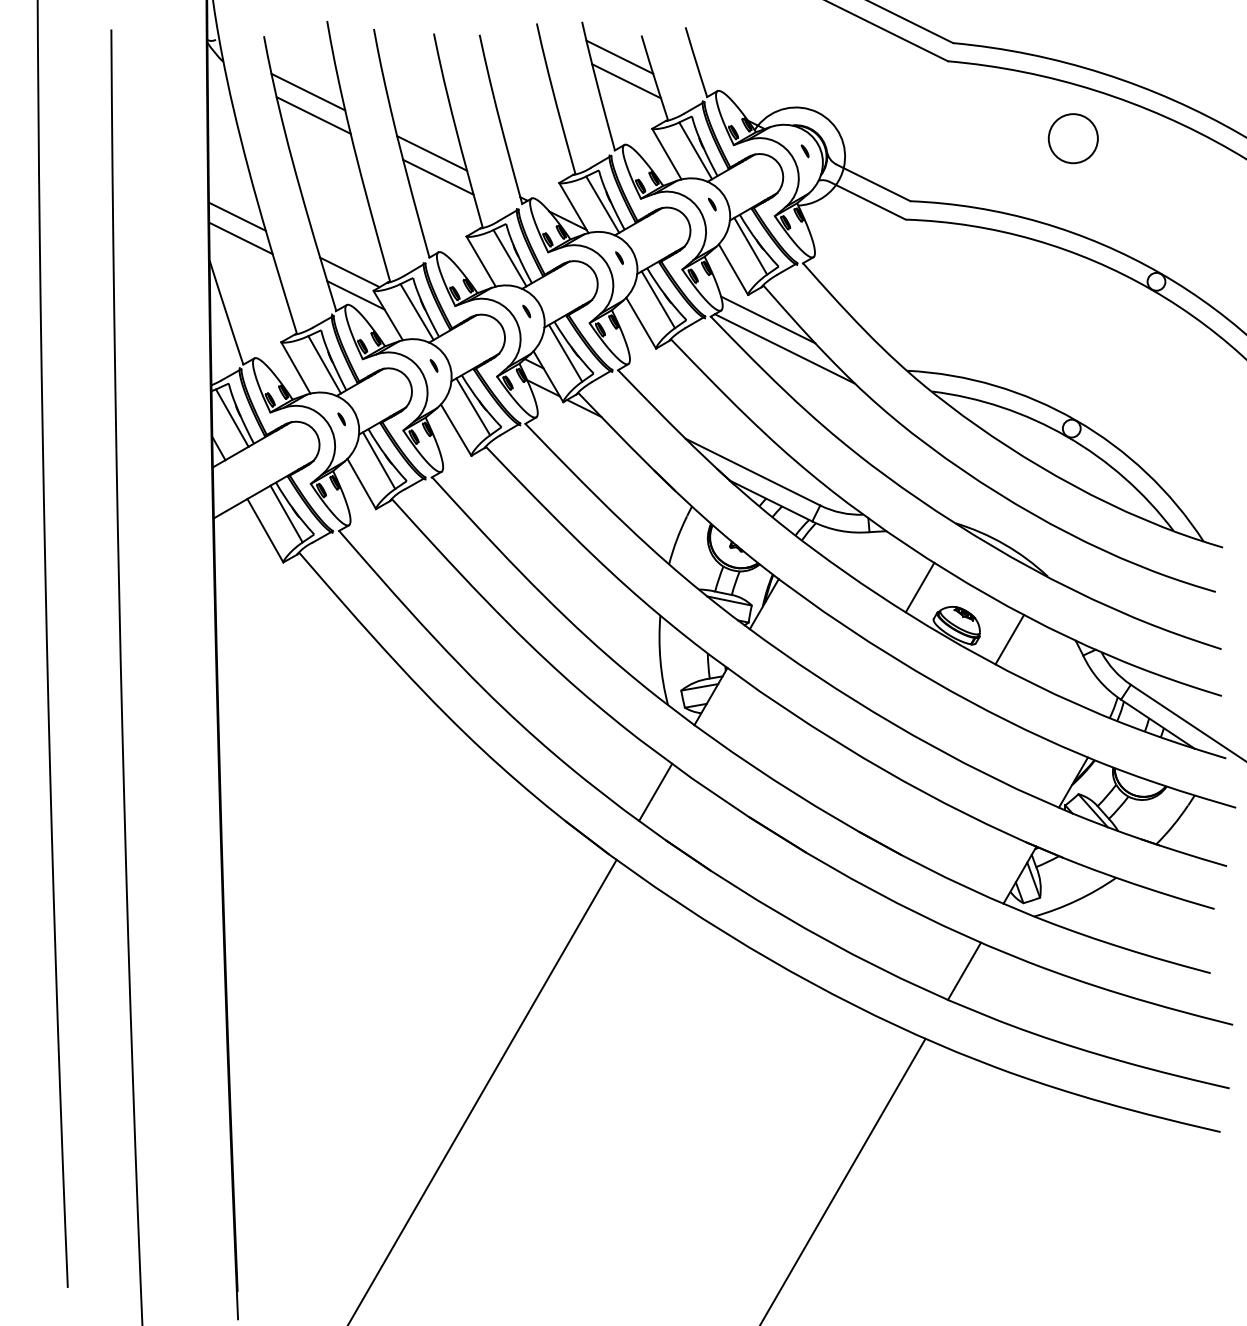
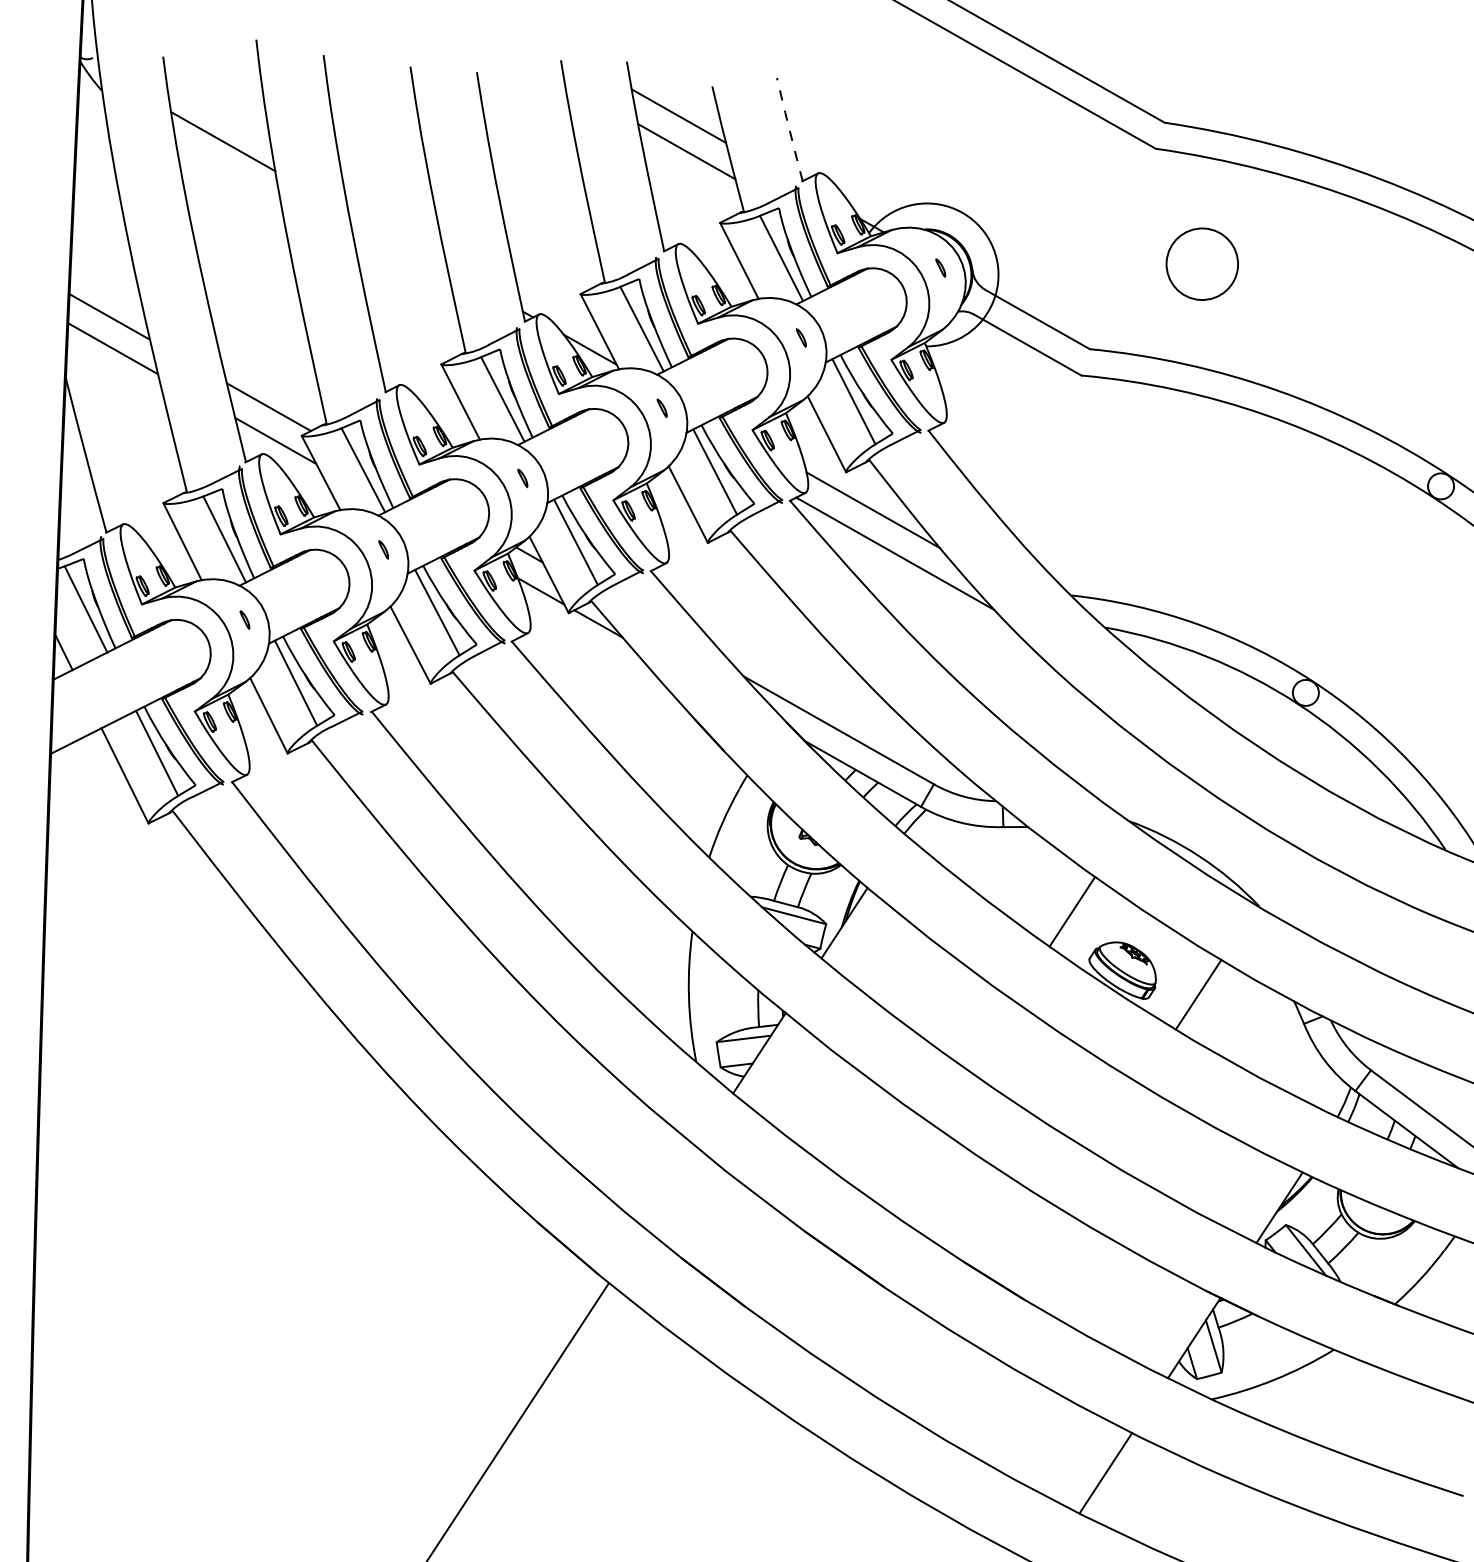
line: (696, 61) -> (790, 128), solid -> dashed
line: (313, 115) -> (228, 175), removed
circle: (1072, 138) -> (1201, 263), moved
line: (432, 153) -> (398, 240), removed
line: (438, 176) -> (405, 274), removed
line: (655, 791) -> (671, 1186), removed

